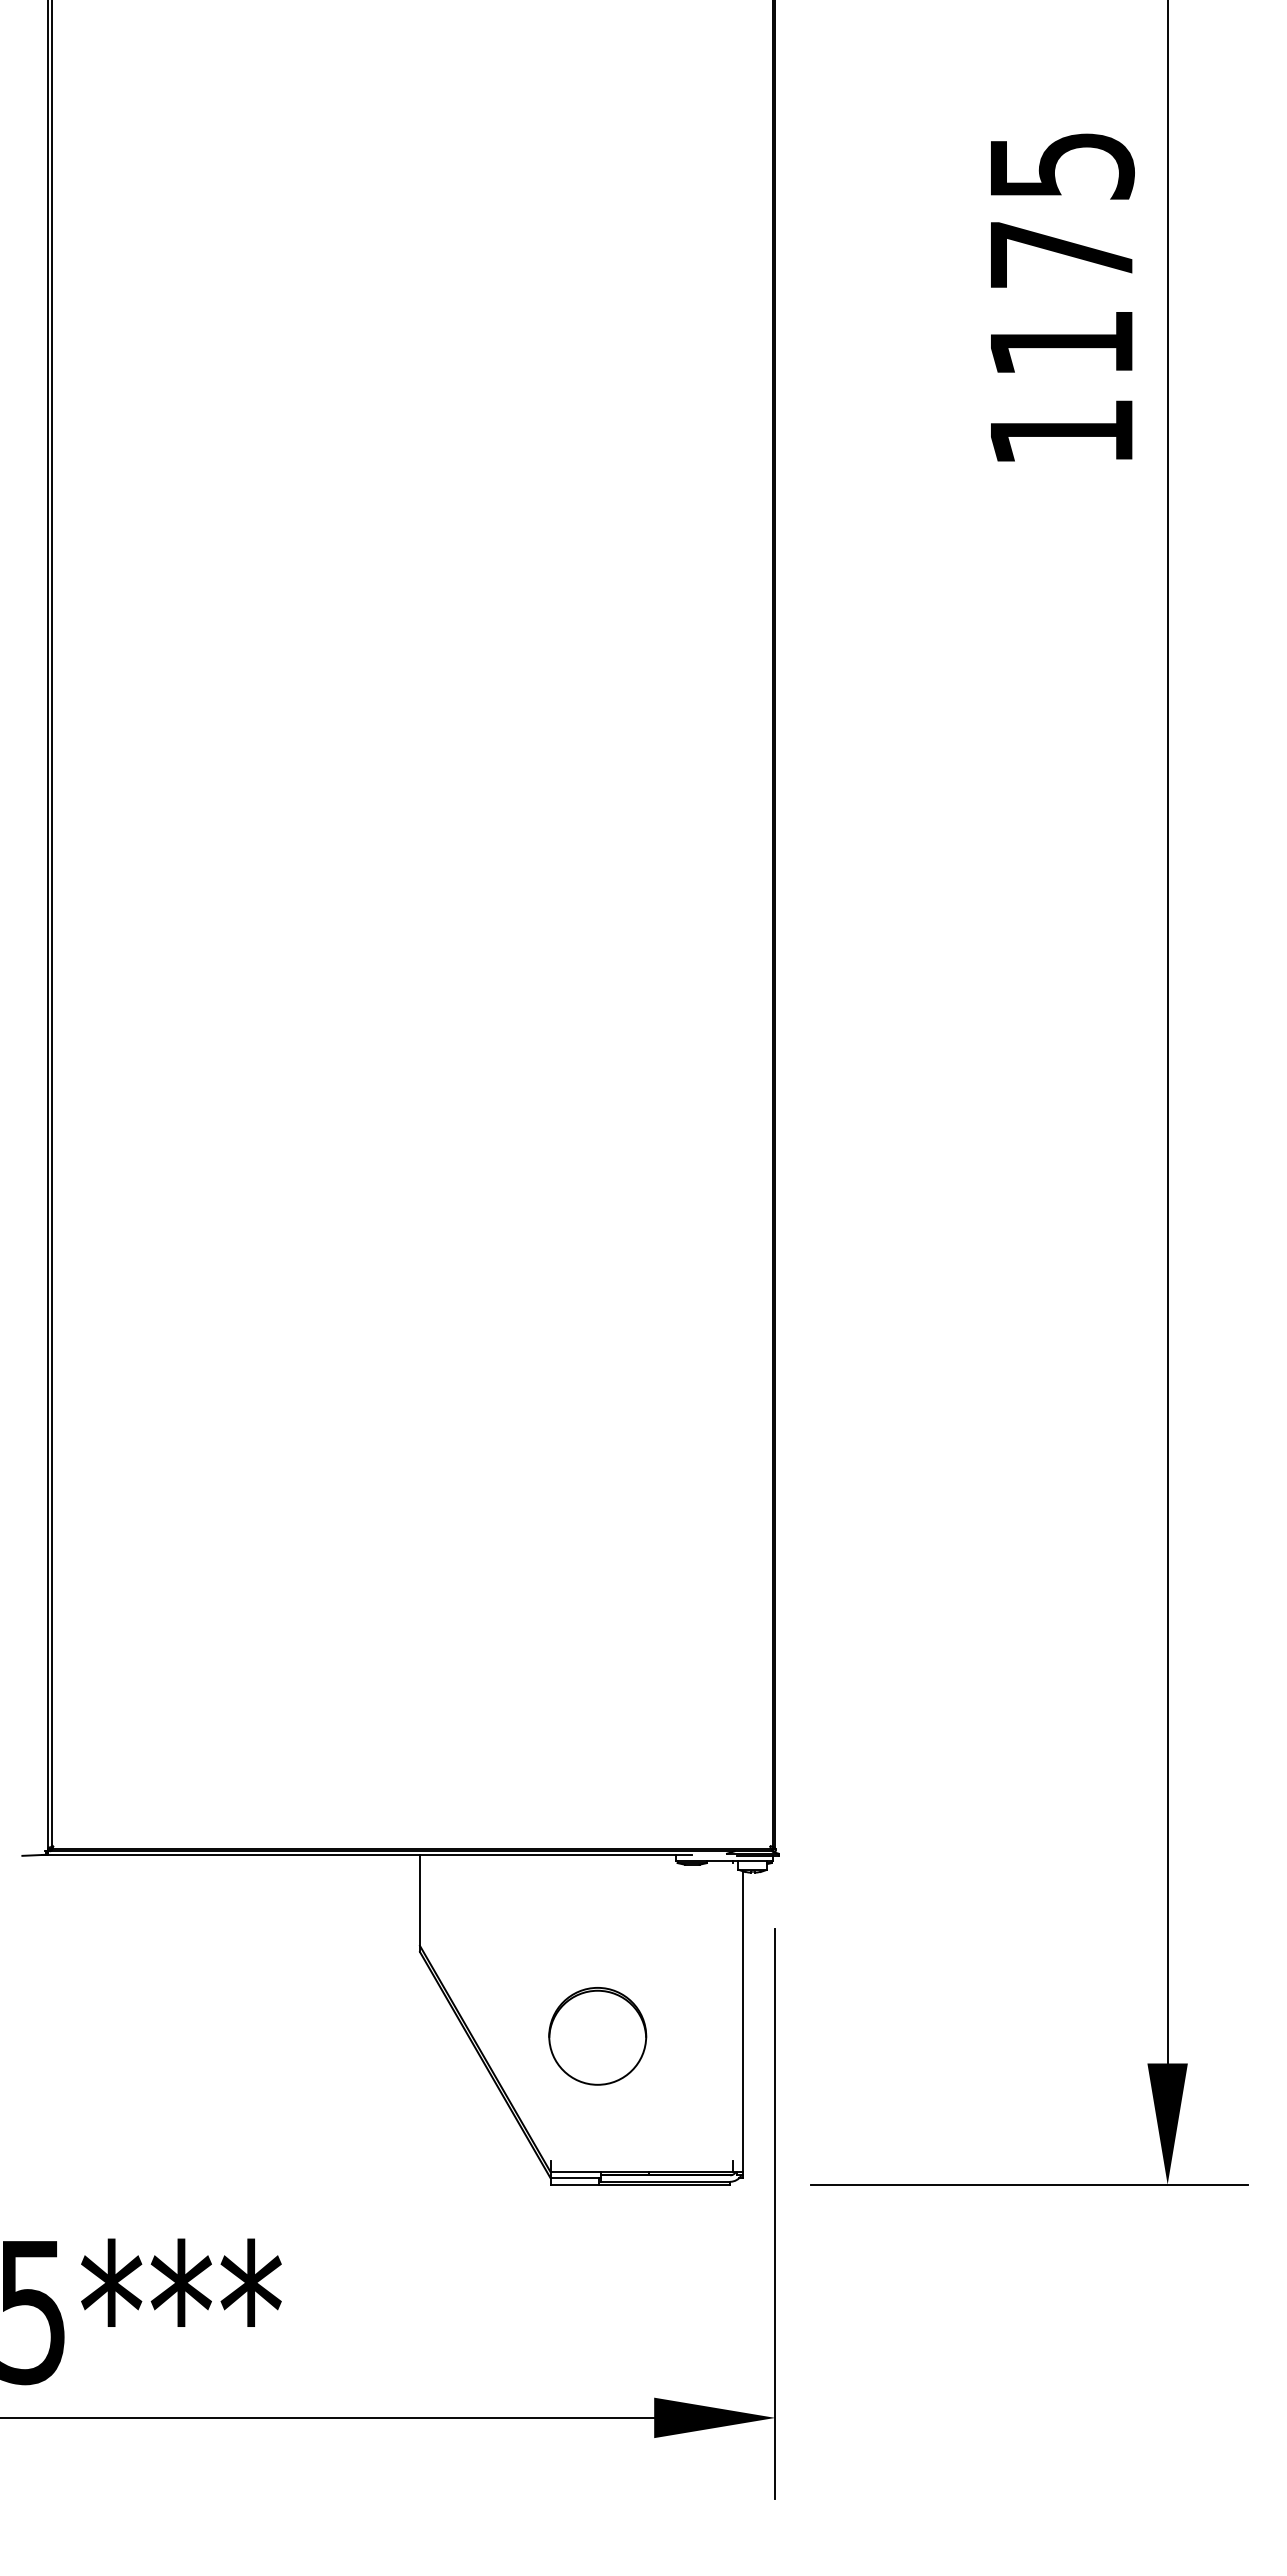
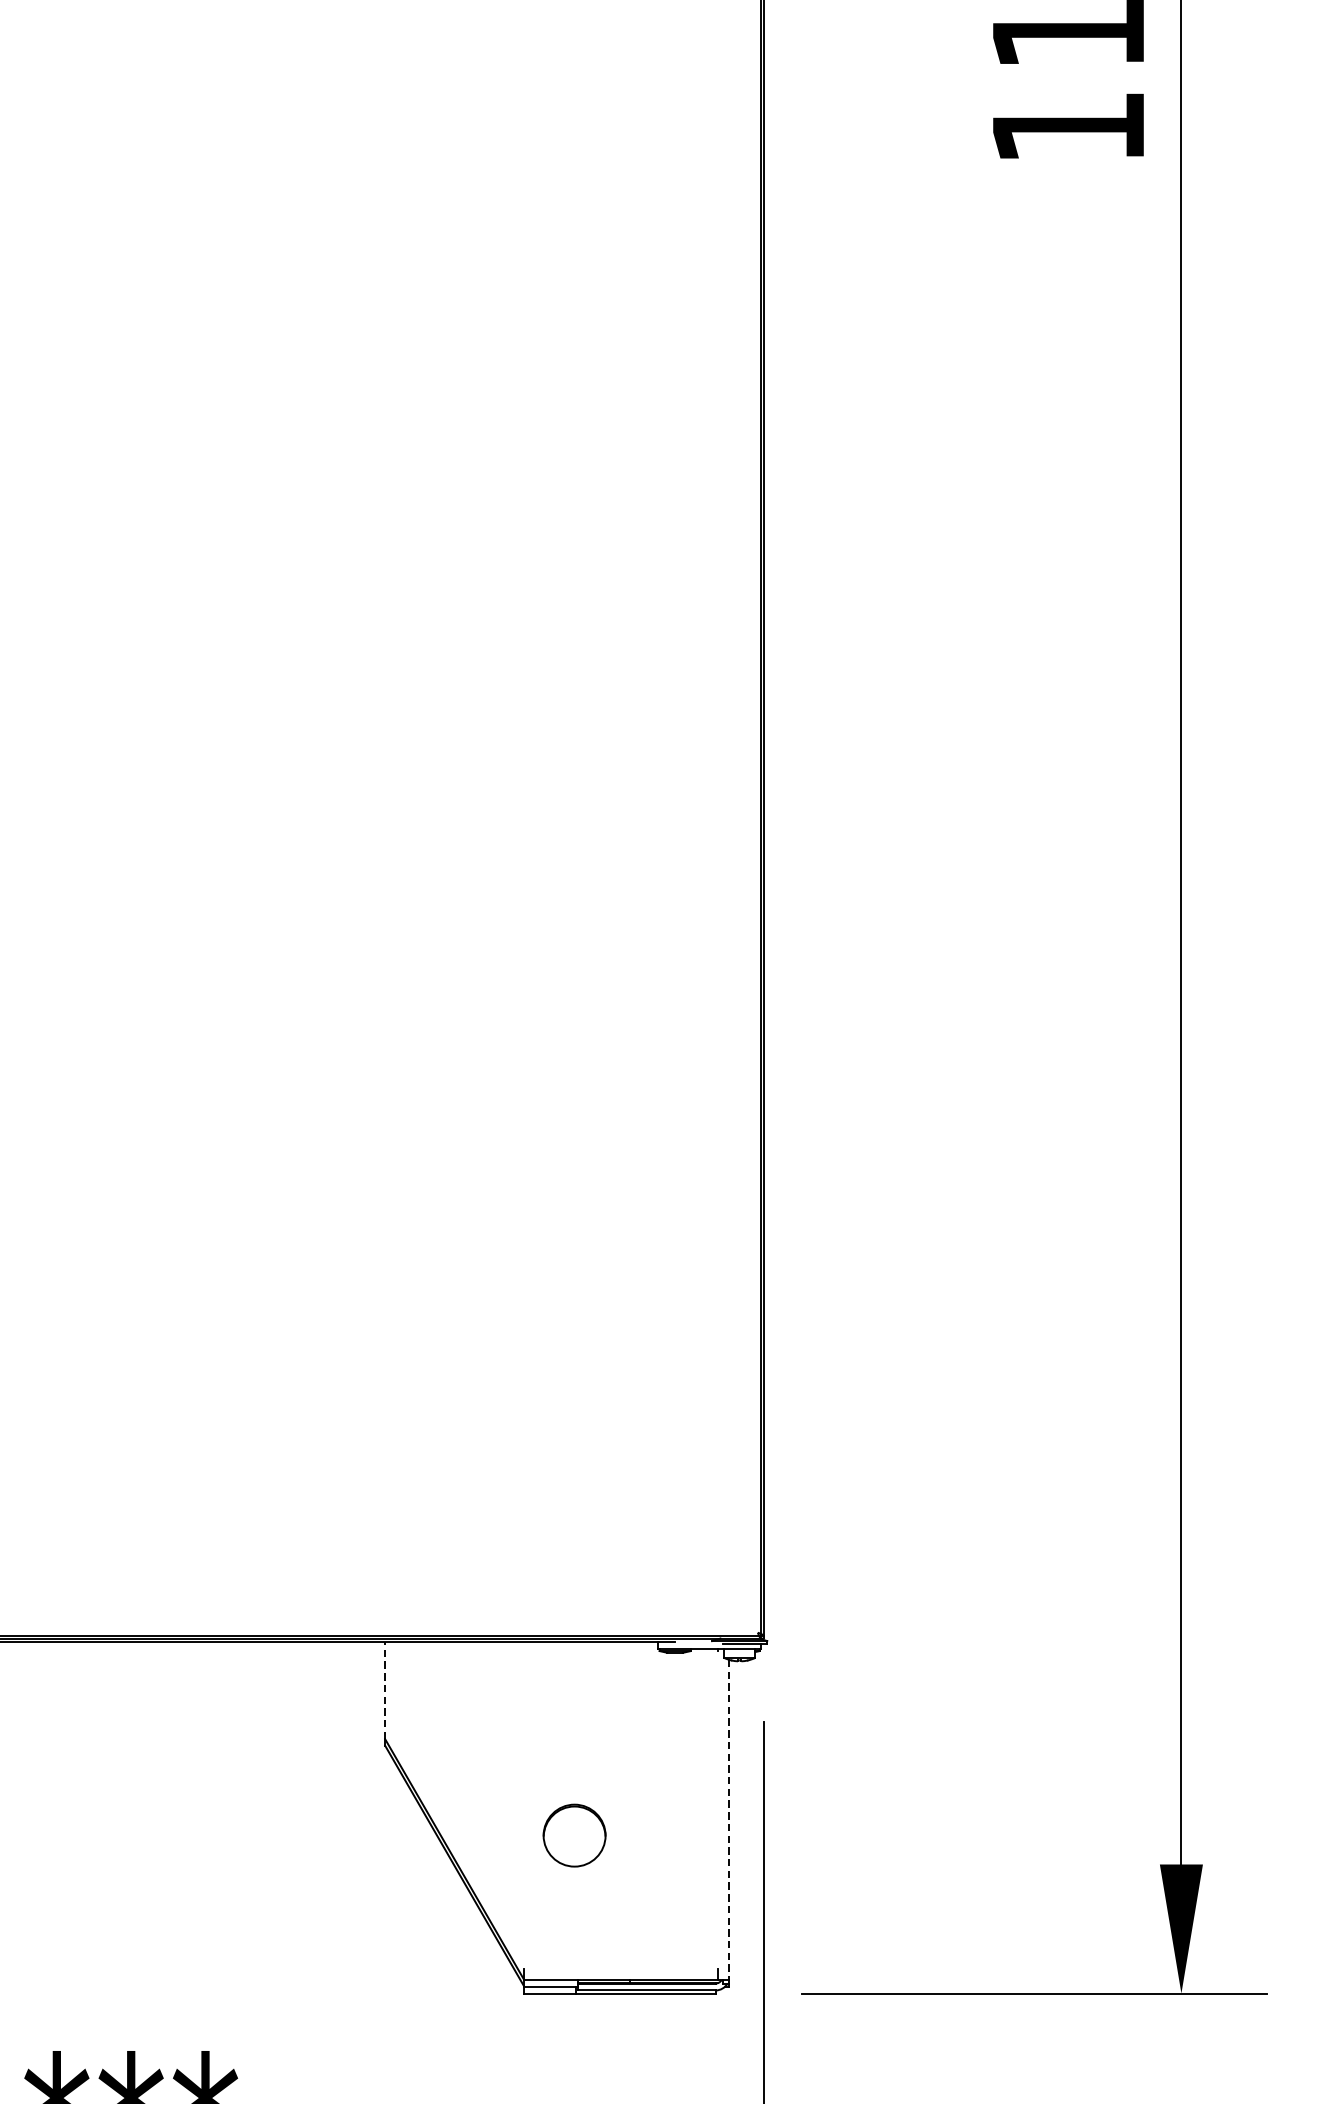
line: (419, 1899) -> (384, 1689), solid -> dashed
line: (743, 2023) -> (729, 1821), solid -> dashed
part: (597, 2036) -> (574, 1835), size x0.6

